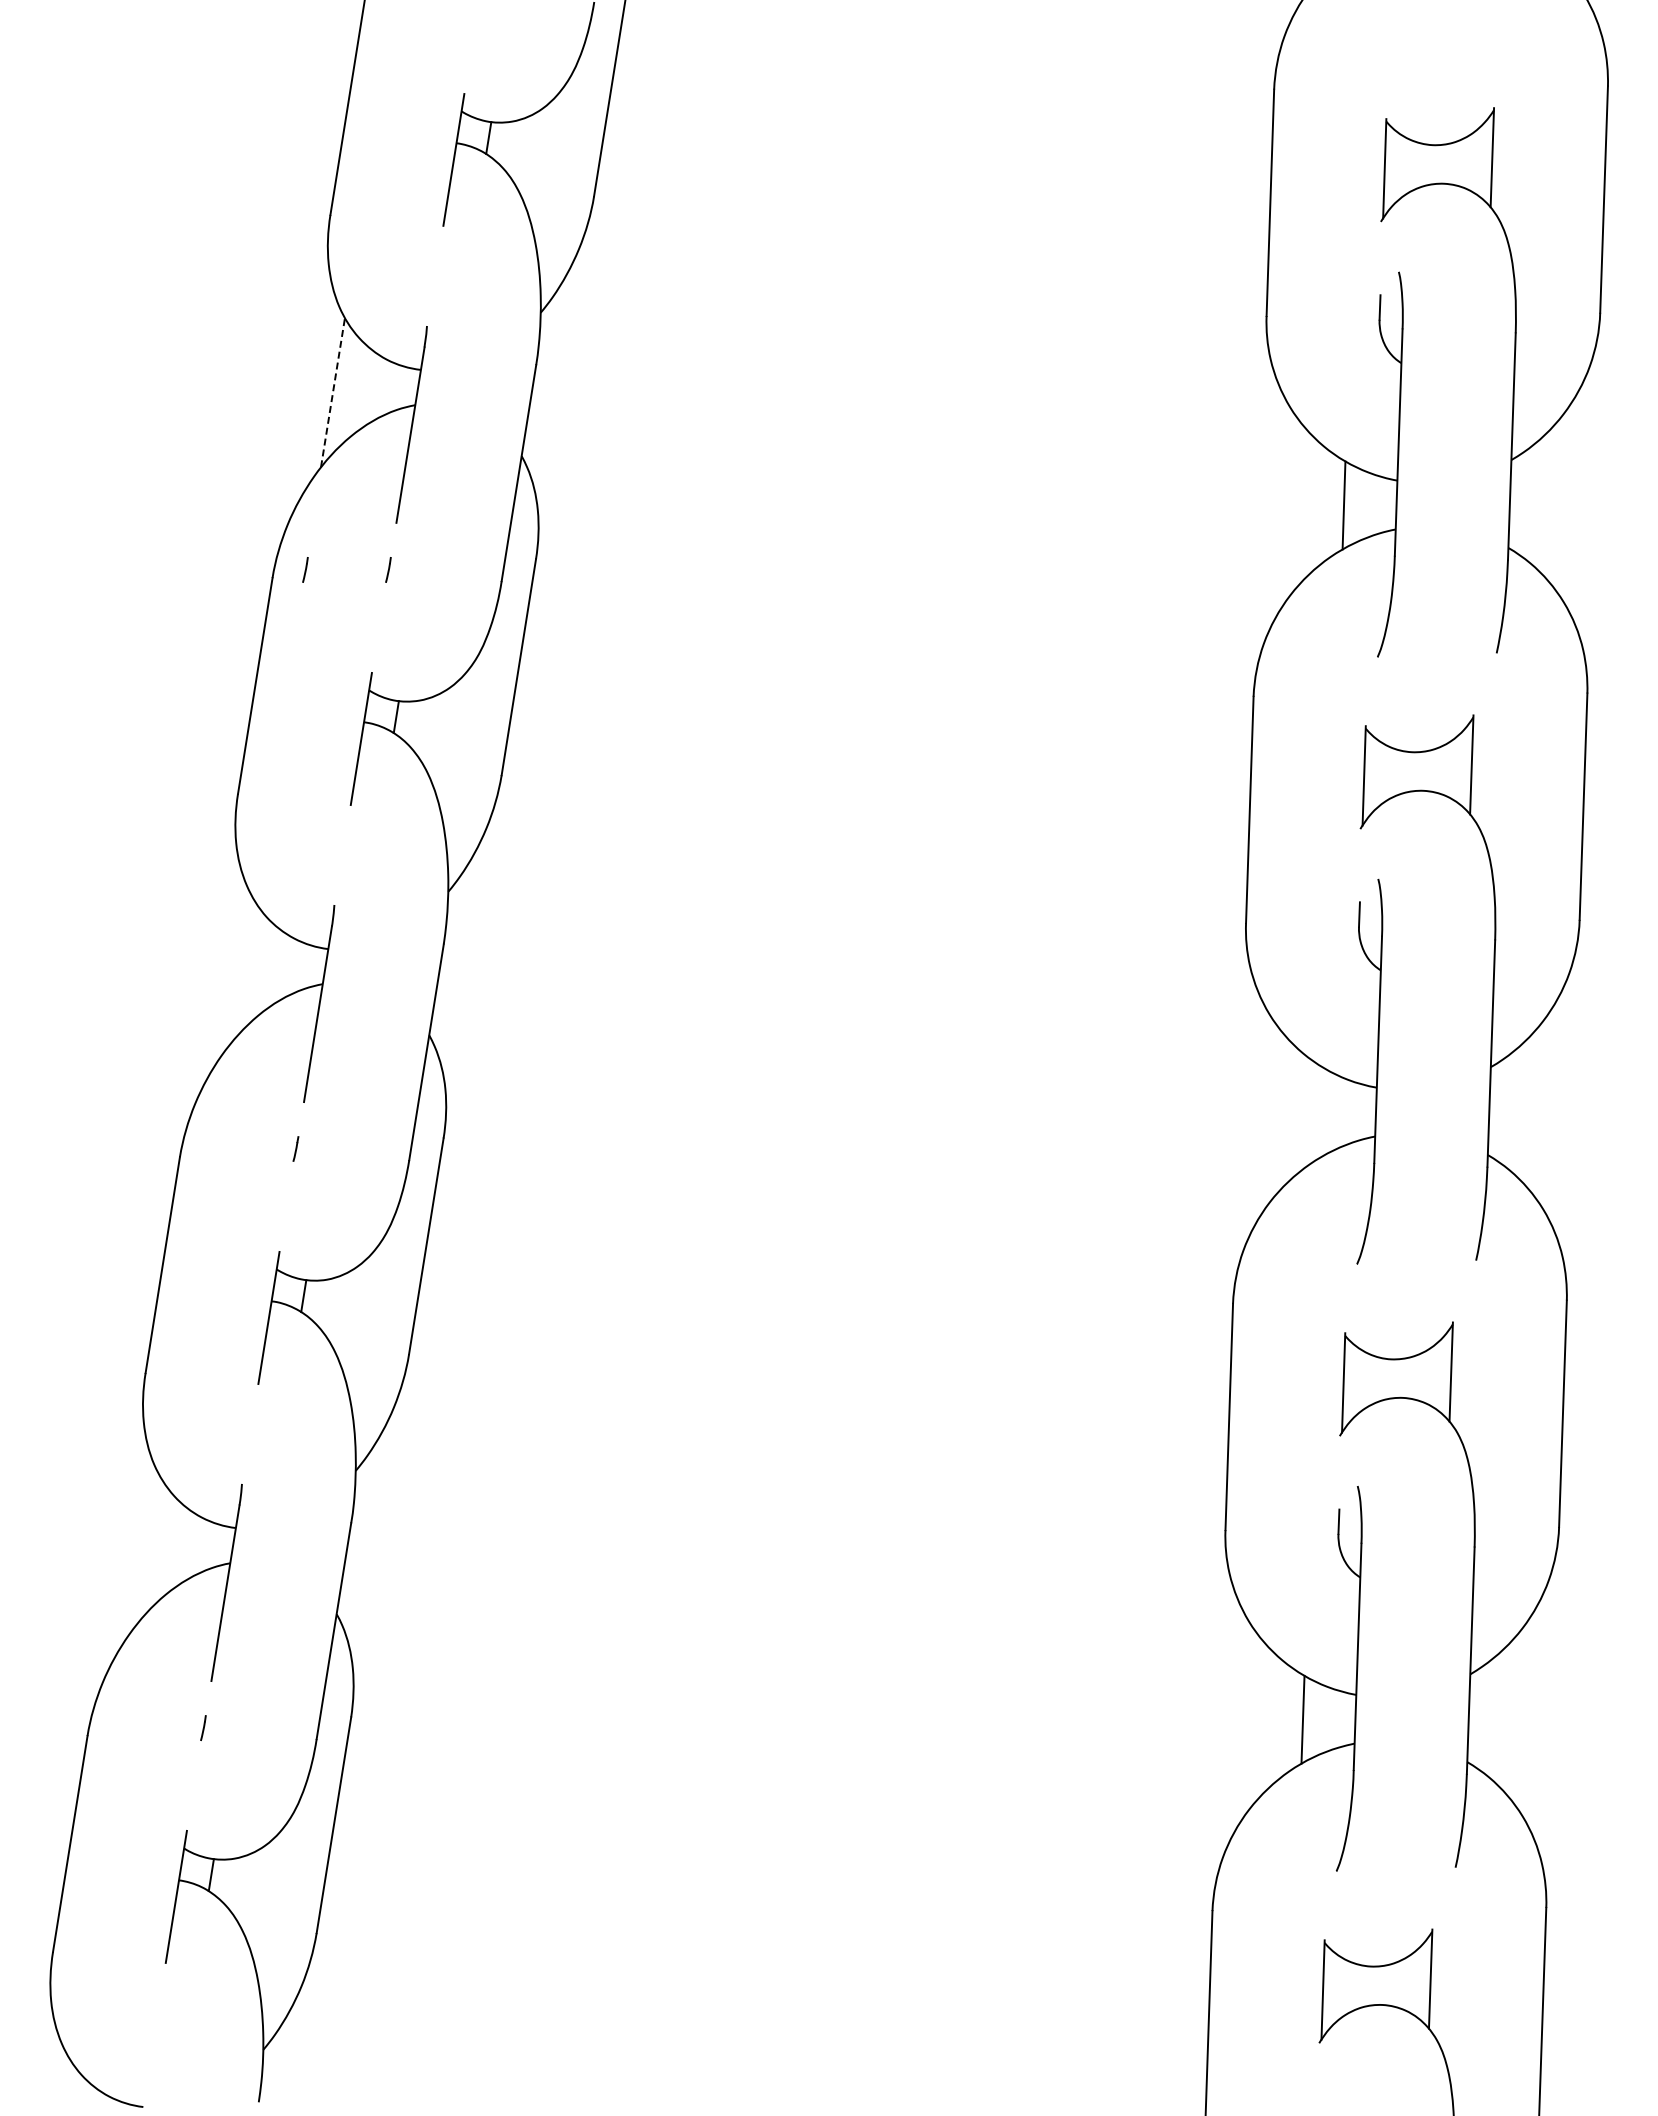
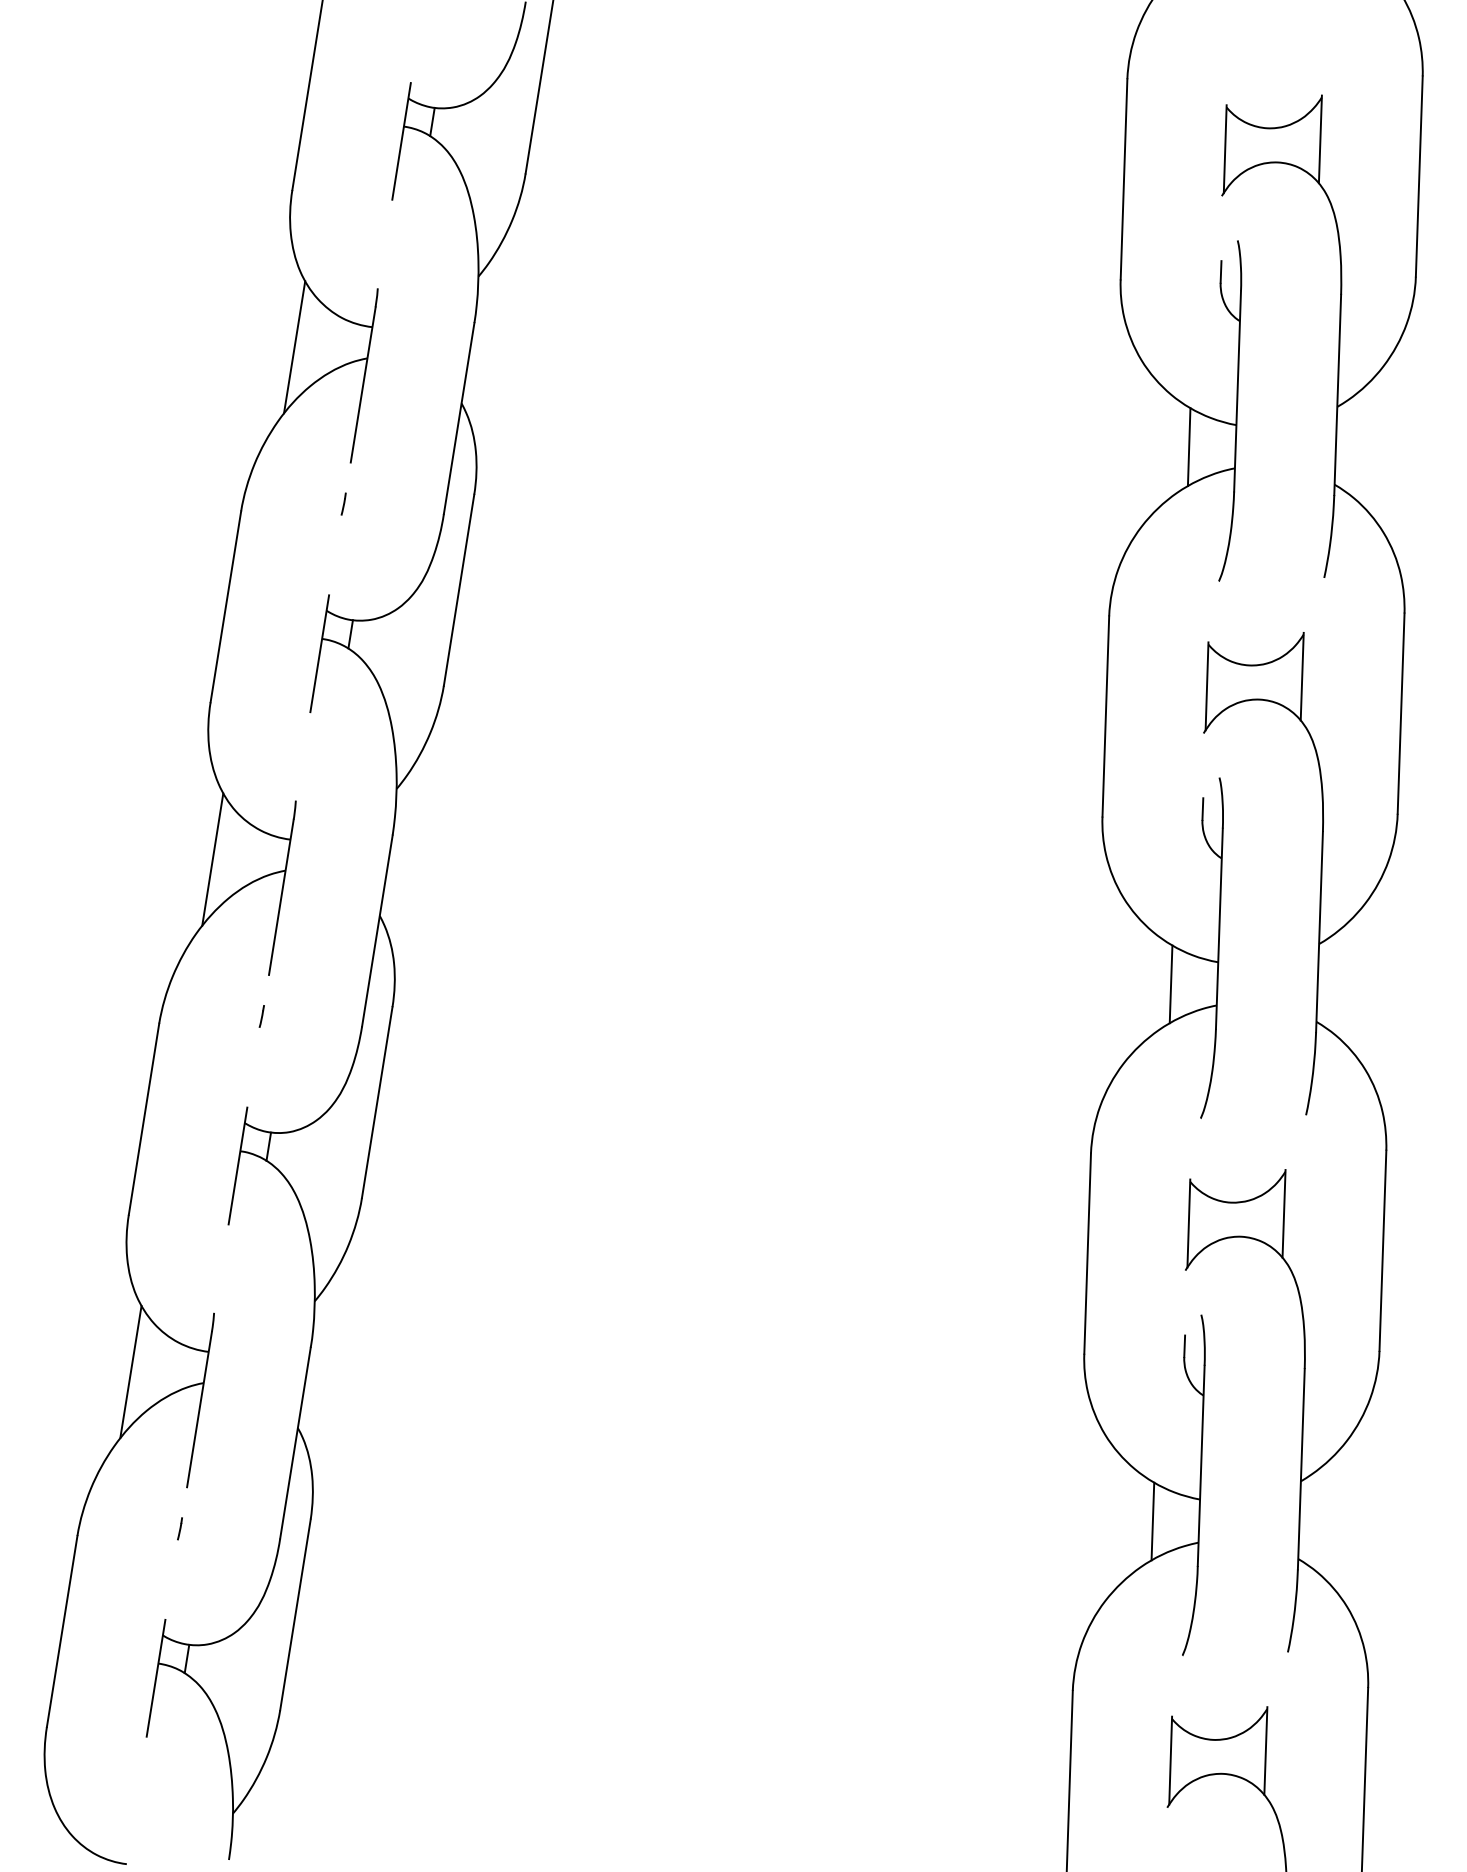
line: (332, 392) -> (294, 347), dashed -> solid
line: (305, 569) -> (270, 503), removed
line: (240, 971) -> (212, 859), added
line: (1323, 1112) -> (1171, 984), added
line: (147, 1550) -> (130, 1371), added

